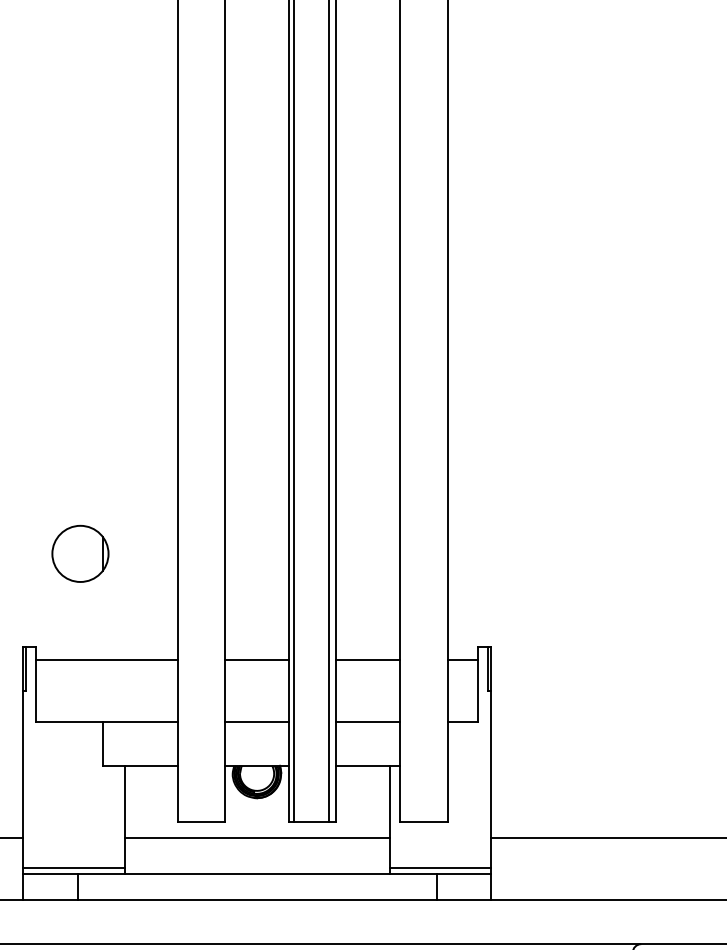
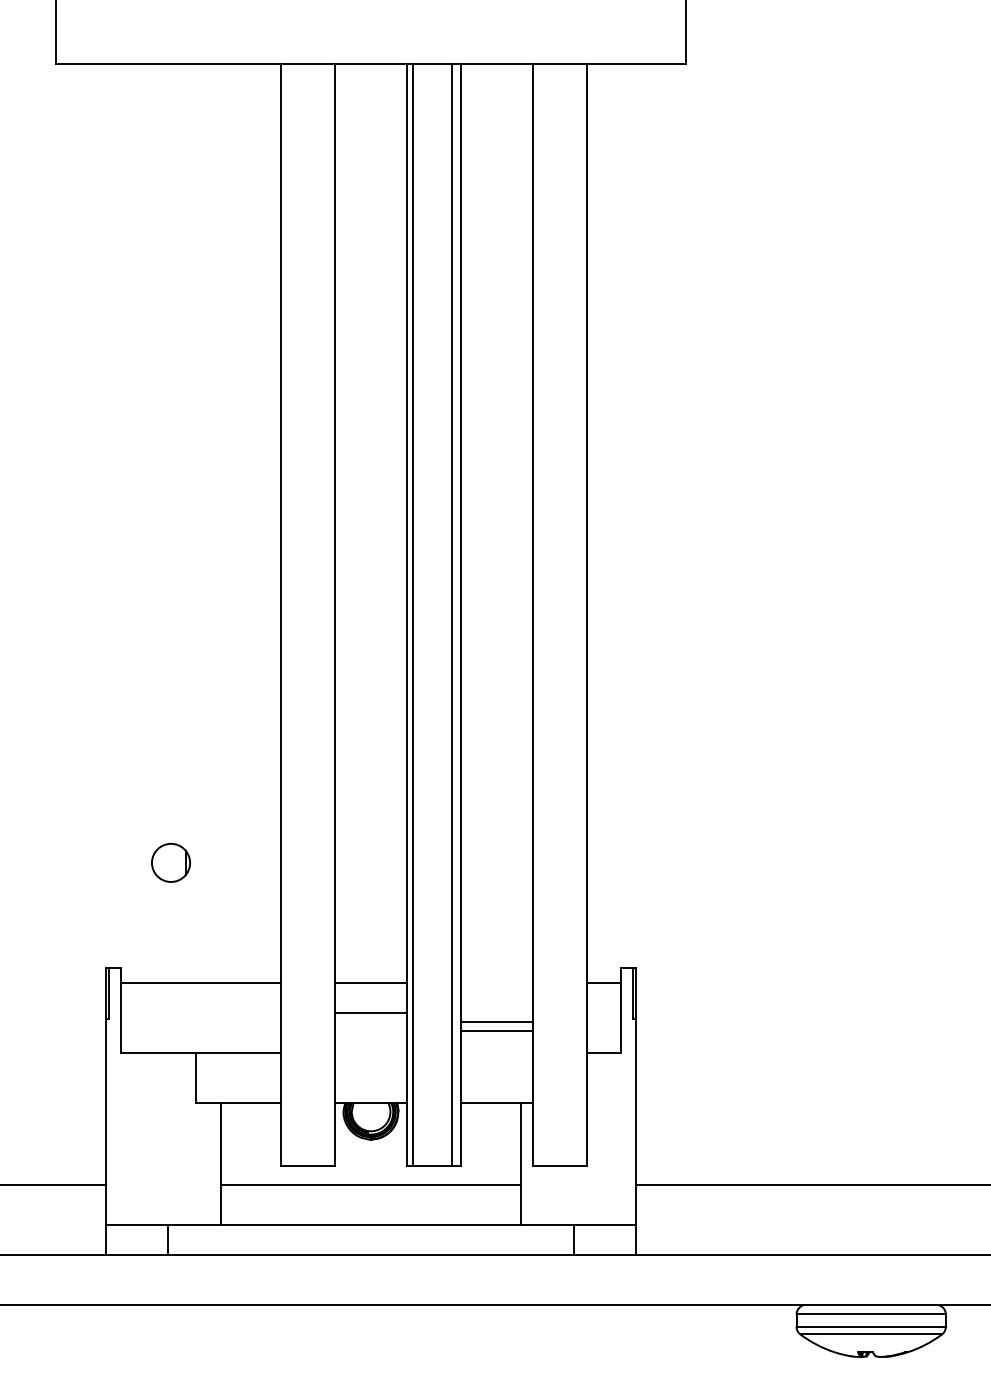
part: (79, 553) -> (170, 862), size x0.6
line: (367, 659) -> (496, 1030), moved
line: (256, 721) -> (370, 1012), moved
line: (367, 721) -> (496, 1021), moved
line: (73, 867) -> (163, 1218), removed
line: (440, 867) -> (578, 1218), removed

